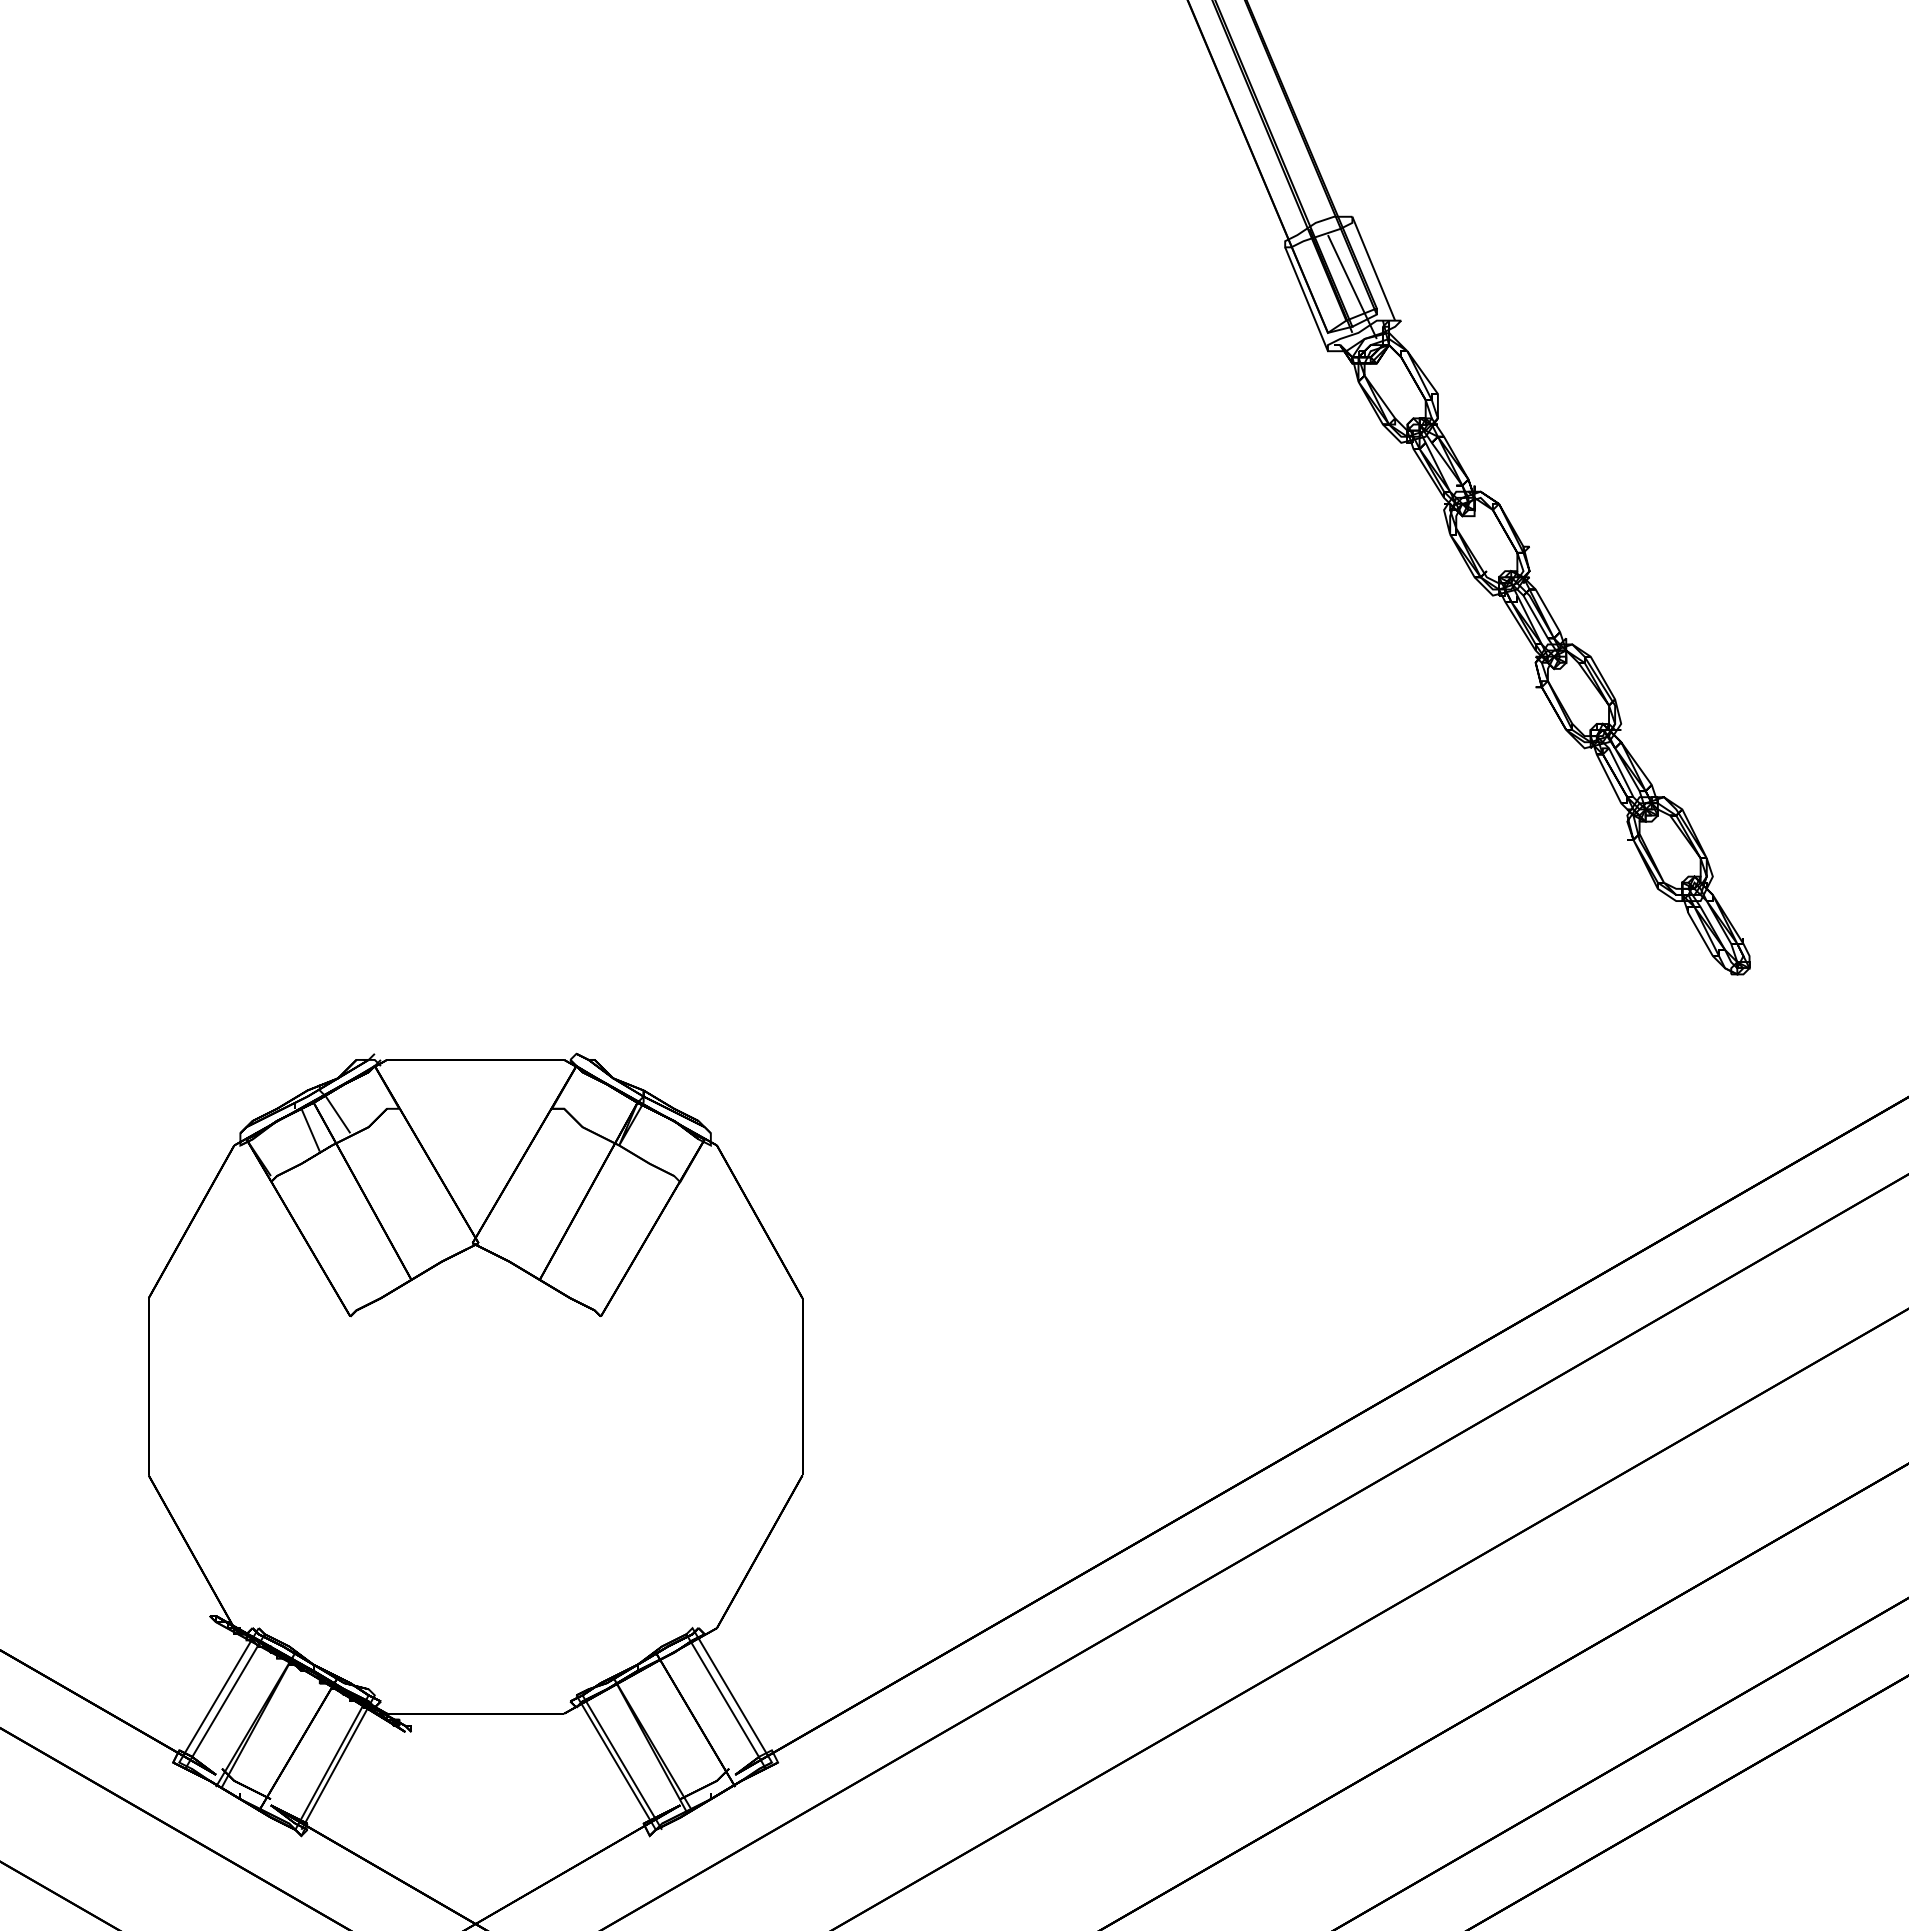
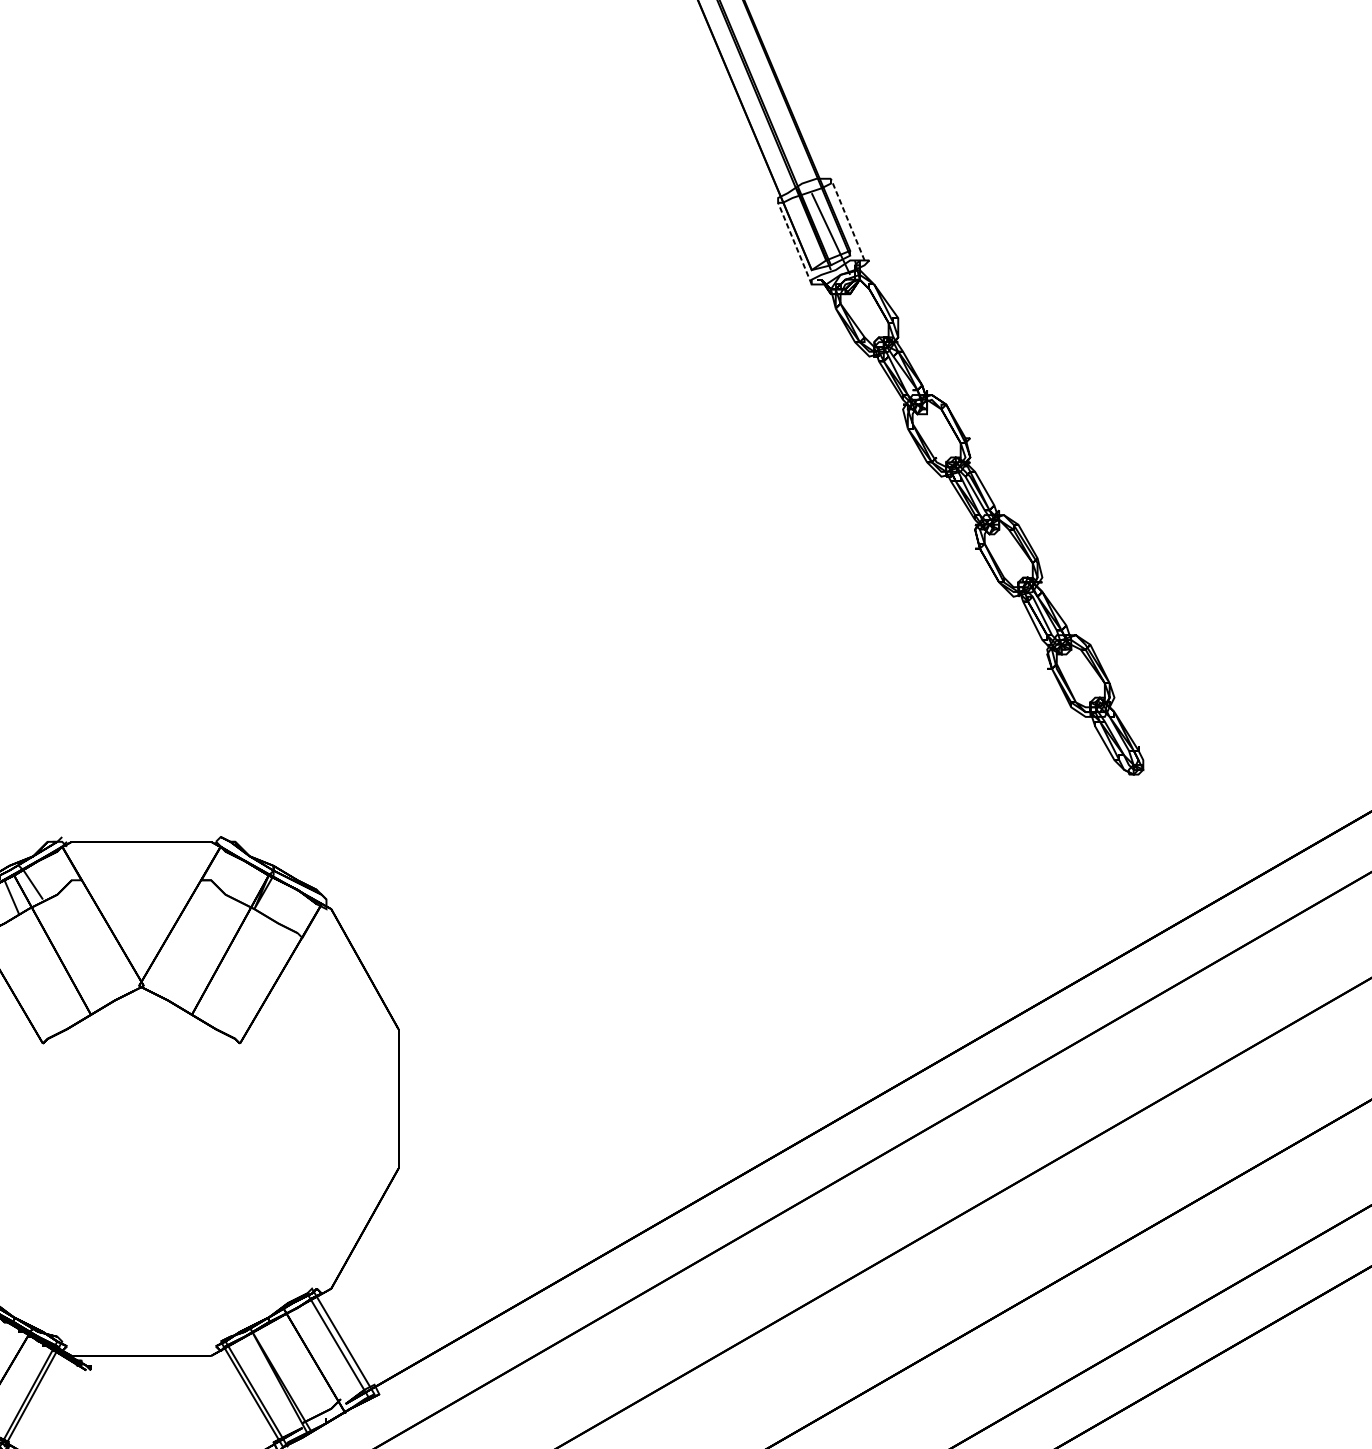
line: (1373, 268) -> (847, 219), solid -> dashed
line: (1306, 298) -> (794, 243), solid -> dashed

